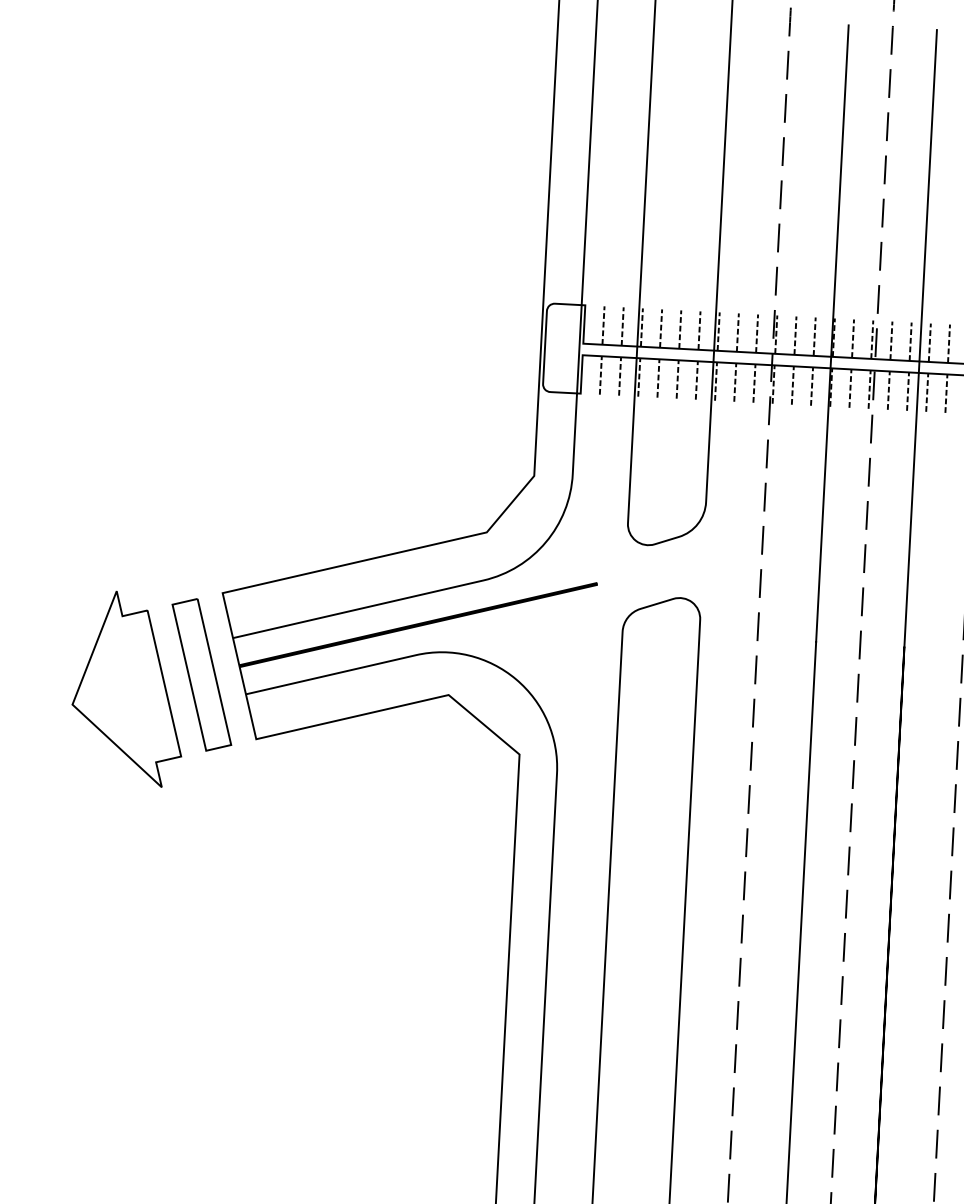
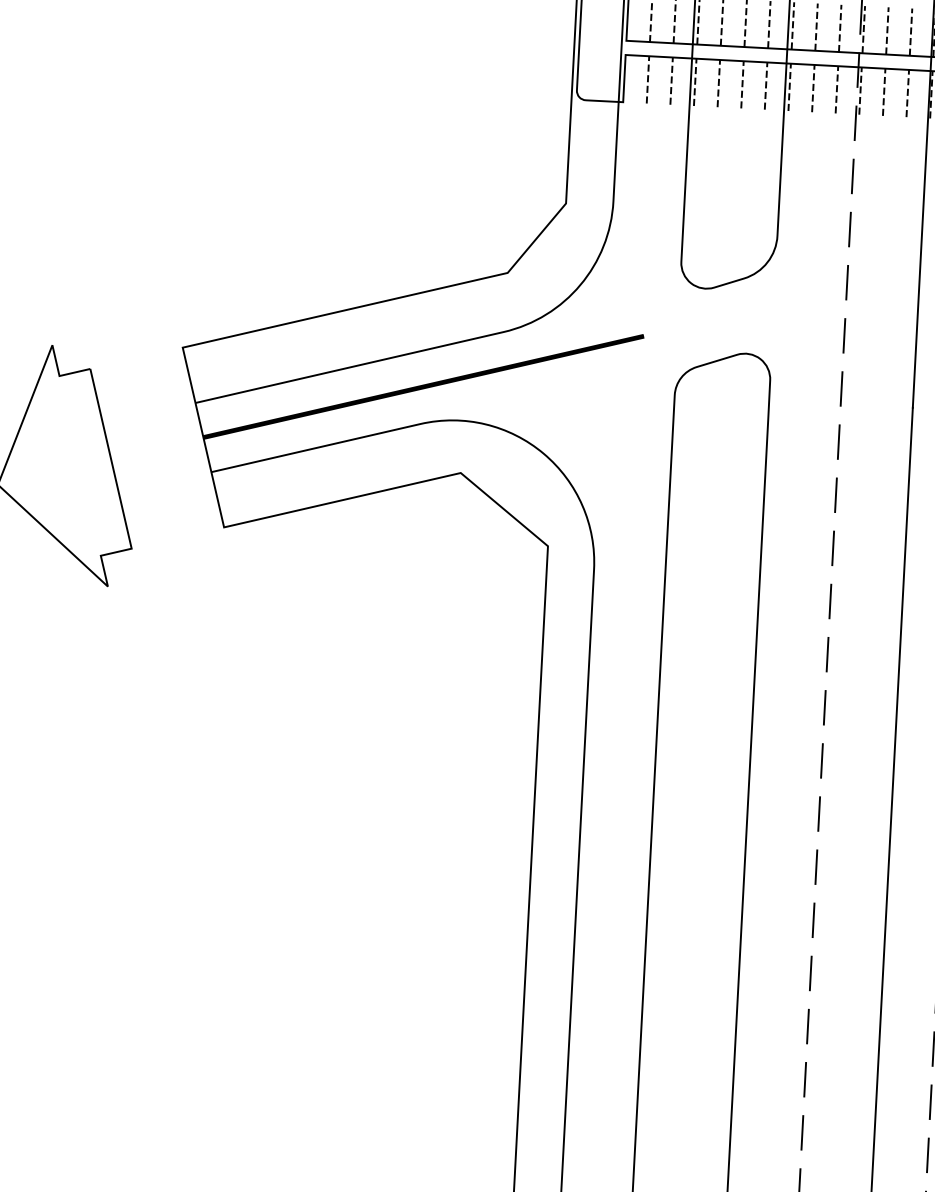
part: (201, 674) -> (156, 447), removed

